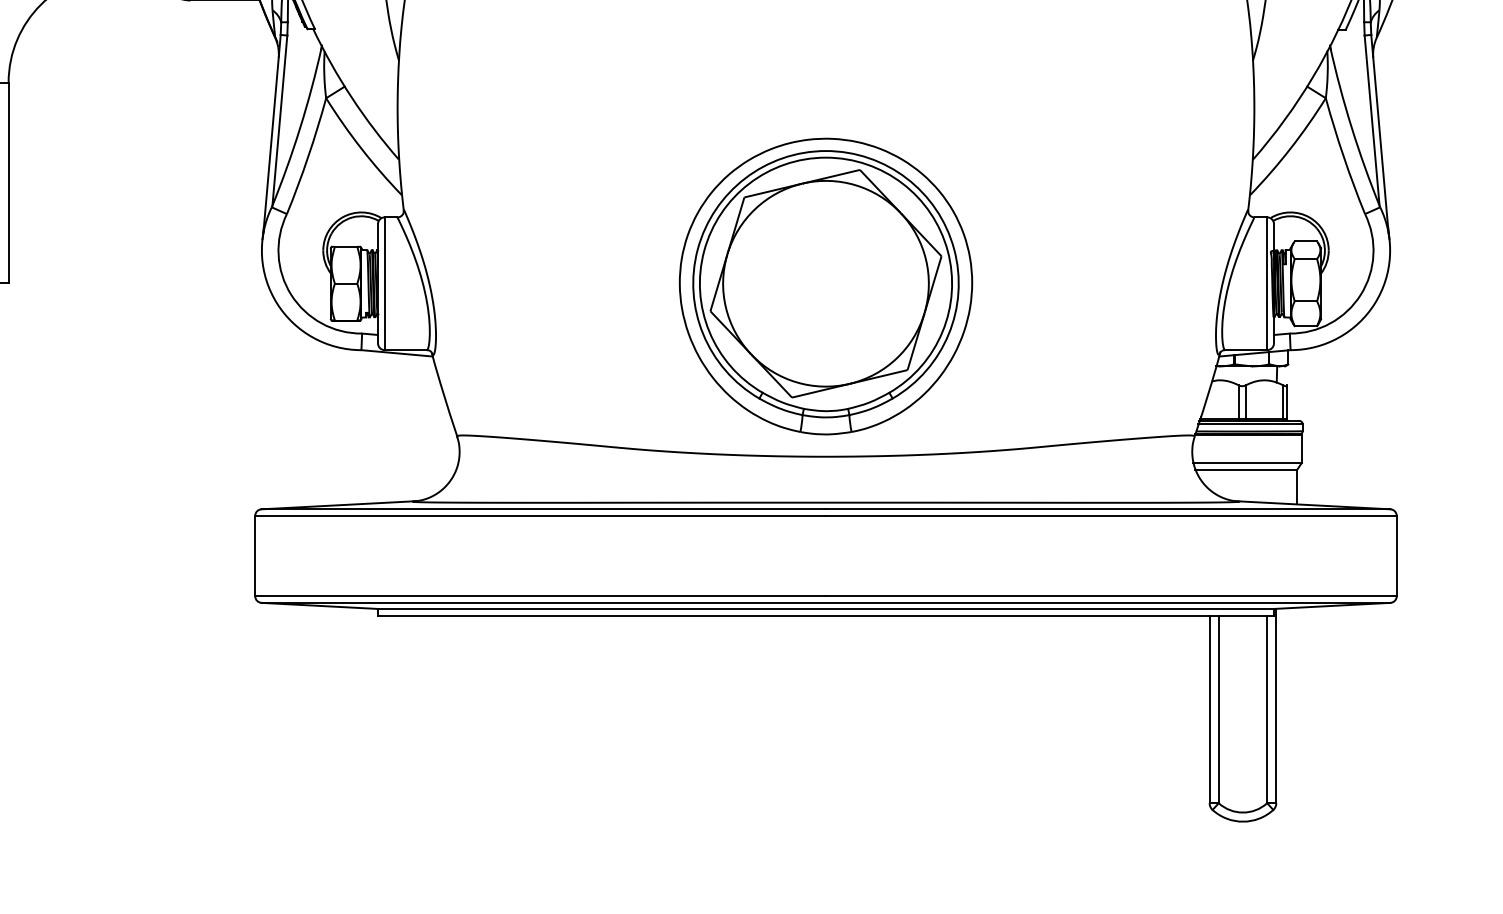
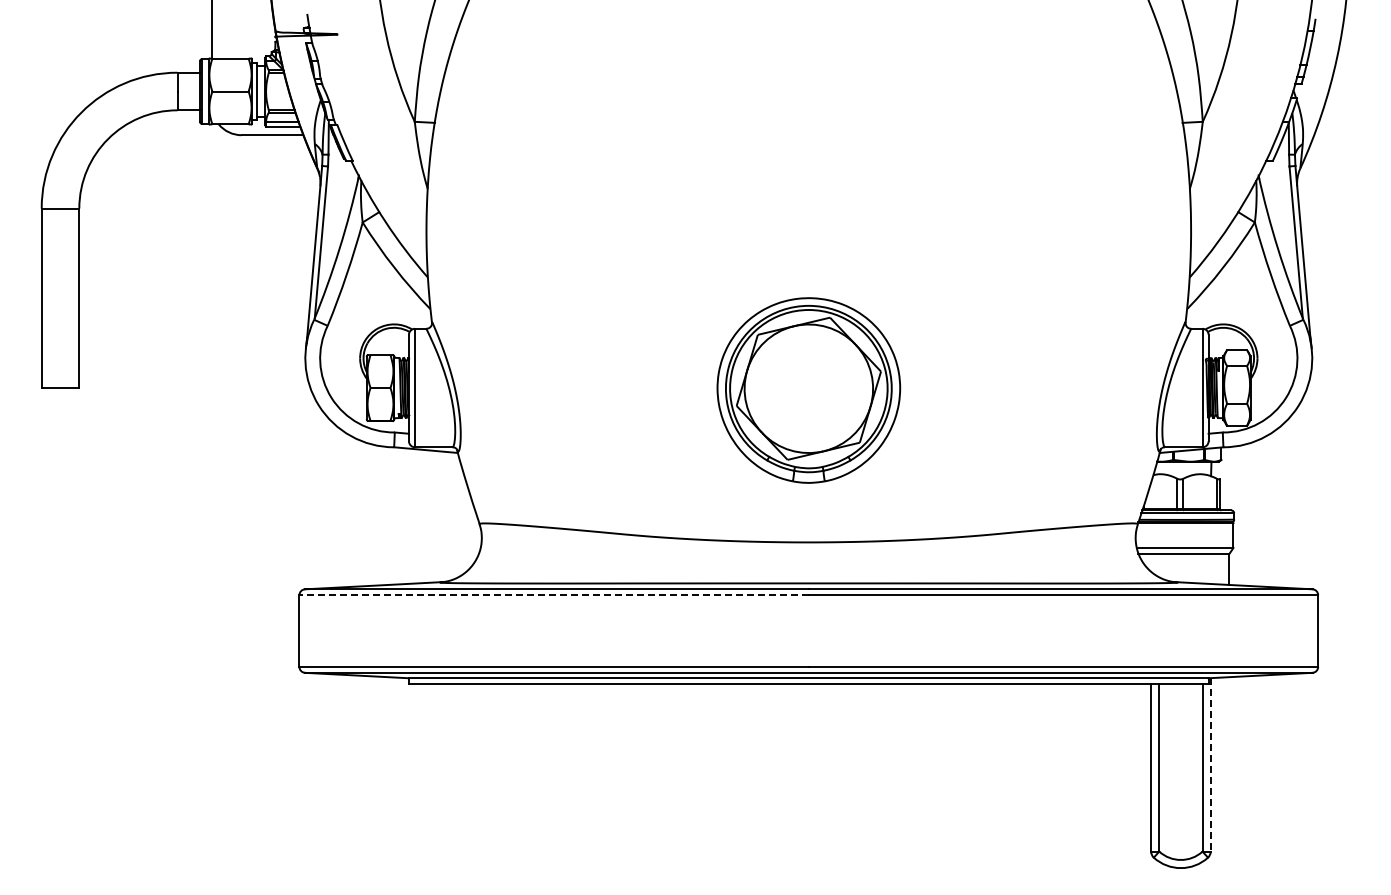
part: (825, 286) -> (808, 390), size x0.7
line: (541, 516) -> (554, 595), solid -> dashed
line: (1276, 705) -> (1210, 764), solid -> dashed

